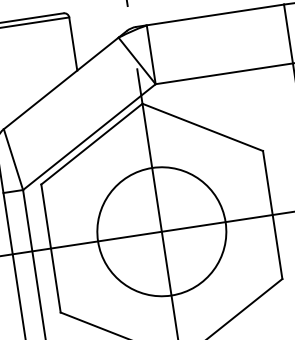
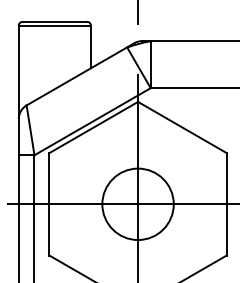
circle: (162, 231) -> (138, 204), size x0.7

